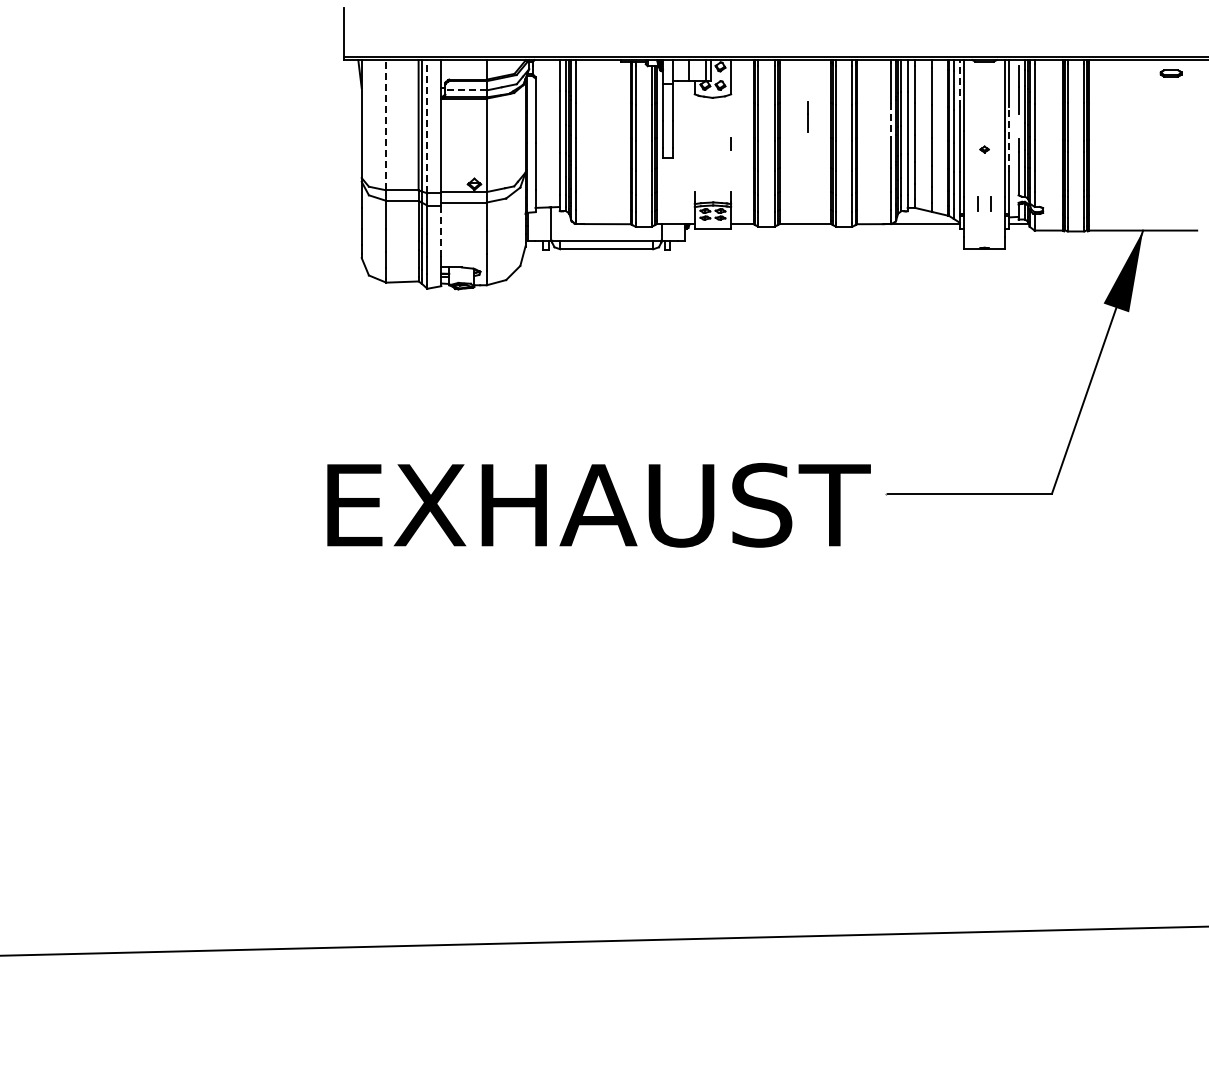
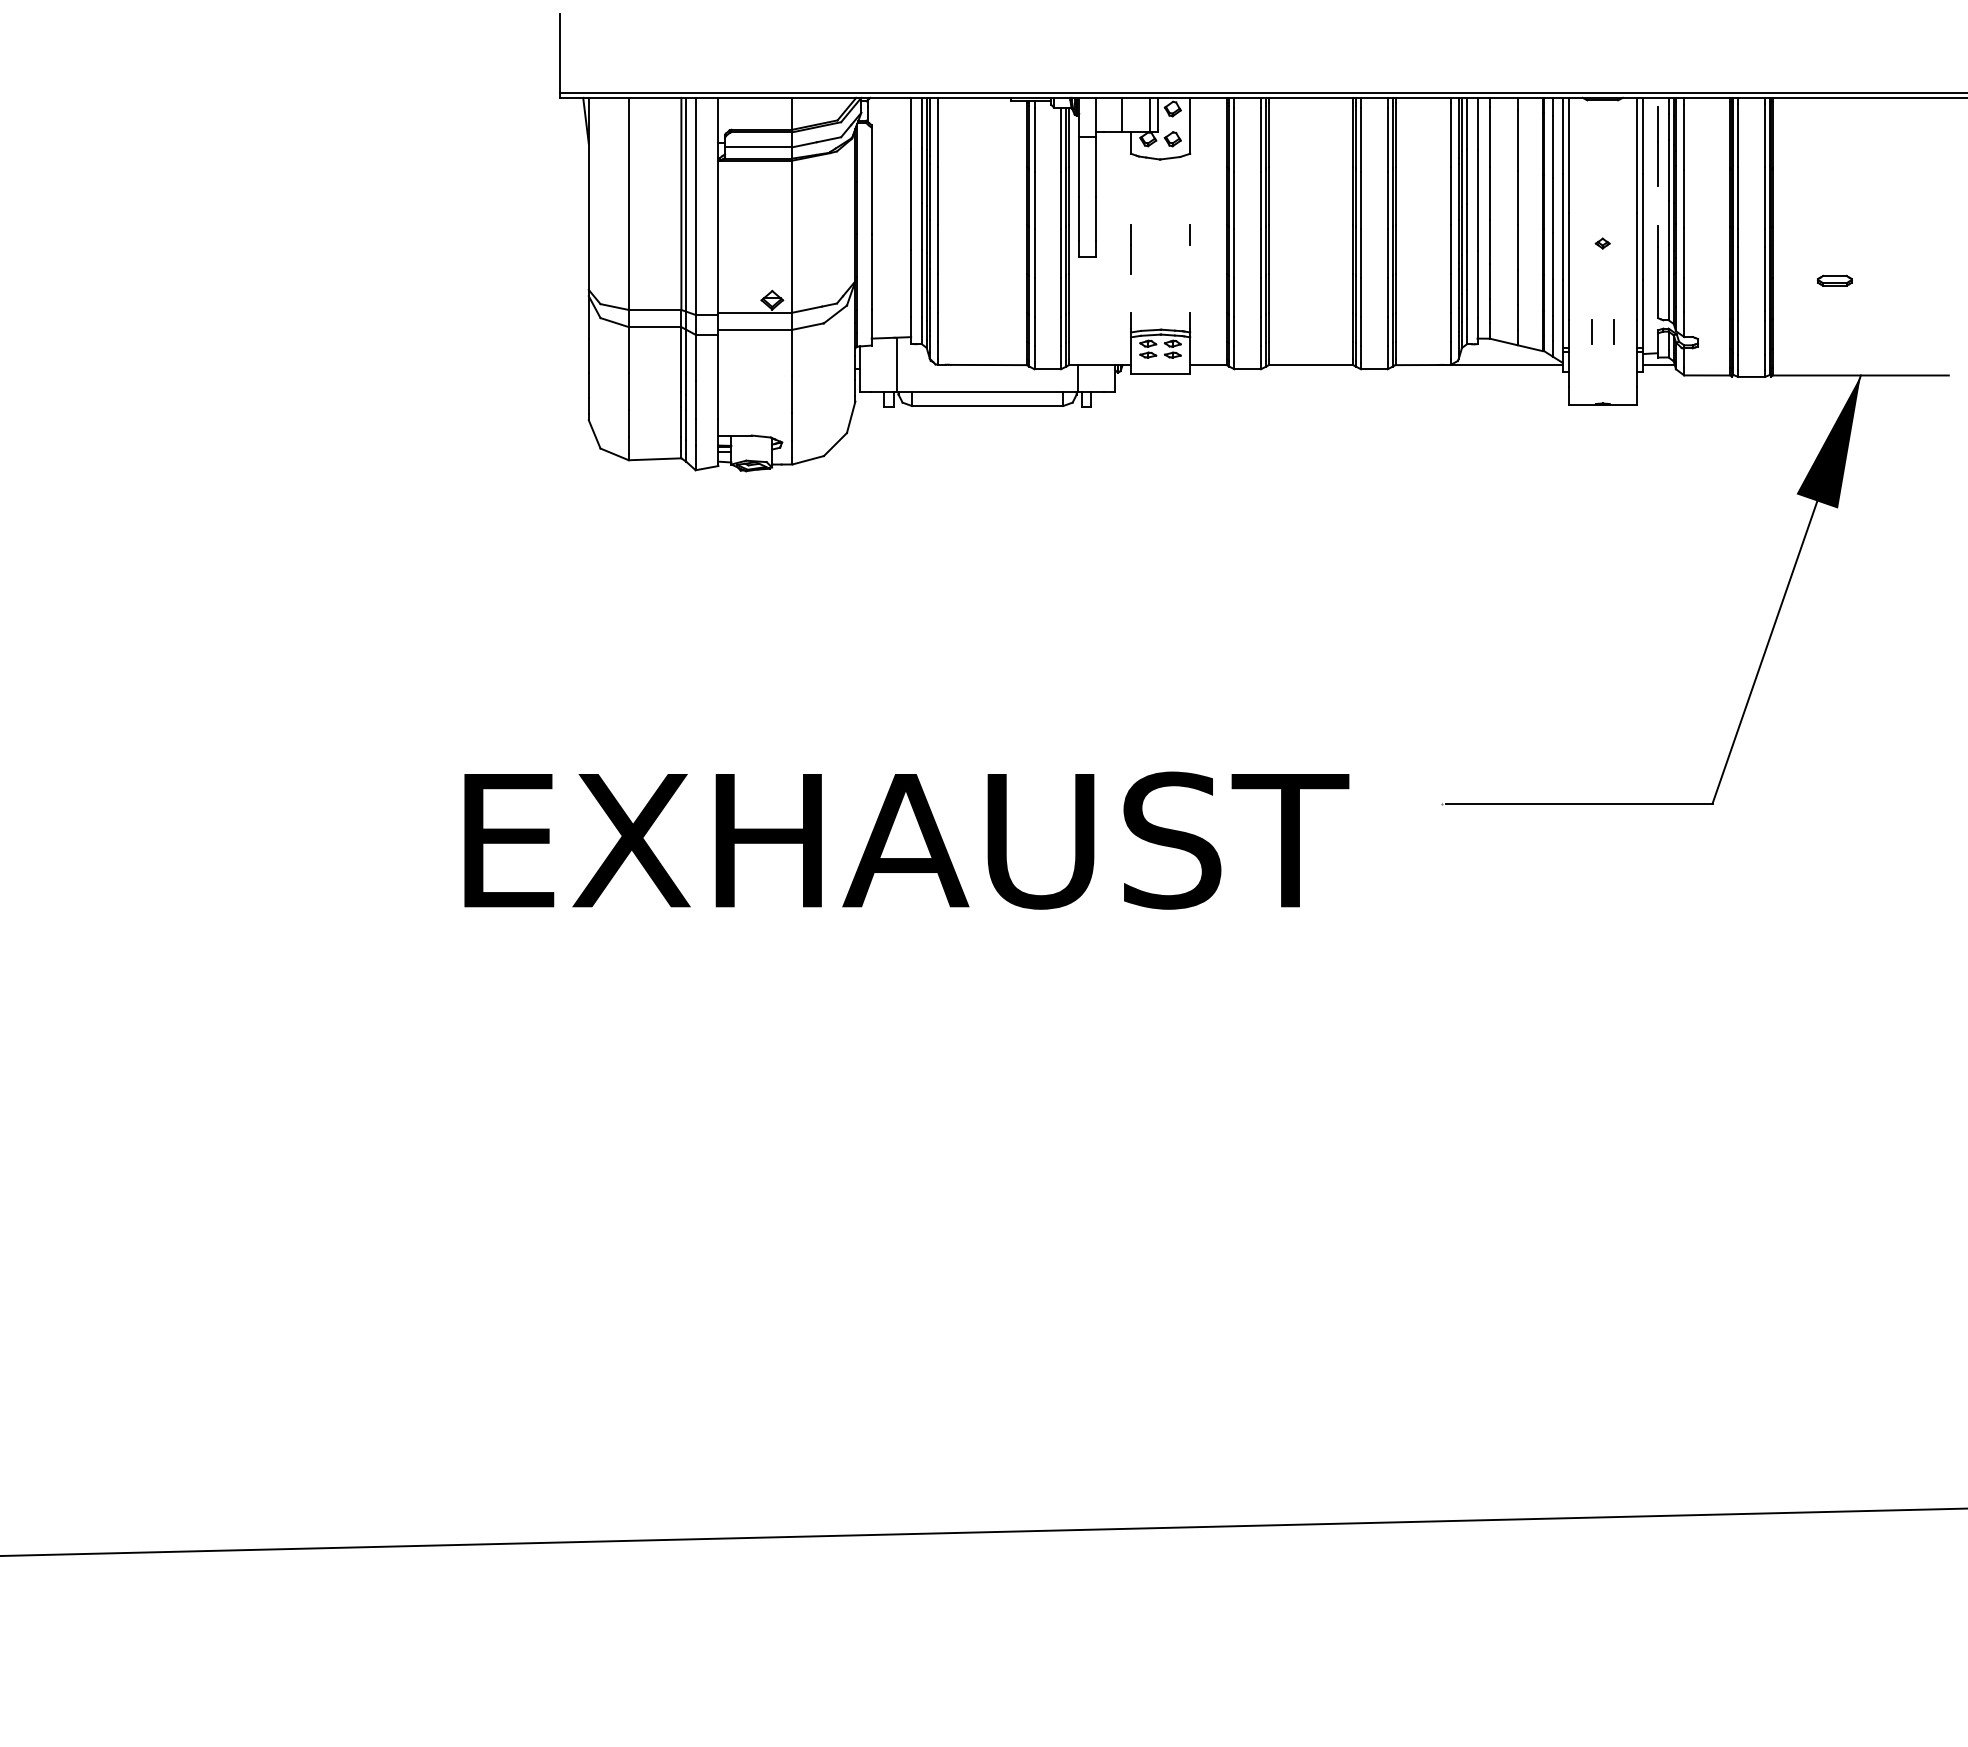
part: (1170, 73) -> (1833, 280), moved
line: (959, 83) -> (1561, 136), dashed -> solid
line: (466, 90) -> (759, 147), dashed -> solid
line: (807, 116) -> (1130, 248), moved
line: (891, 120) -> (1451, 196), dashed -> solid
line: (386, 124) -> (629, 202), dashed -> solid
line: (427, 126) -> (695, 206), dashed -> solid
line: (1009, 138) -> (1643, 225), dashed -> solid
line: (441, 231) -> (718, 376), dashed -> solid
text: (598, 505) -> (905, 840), moved

